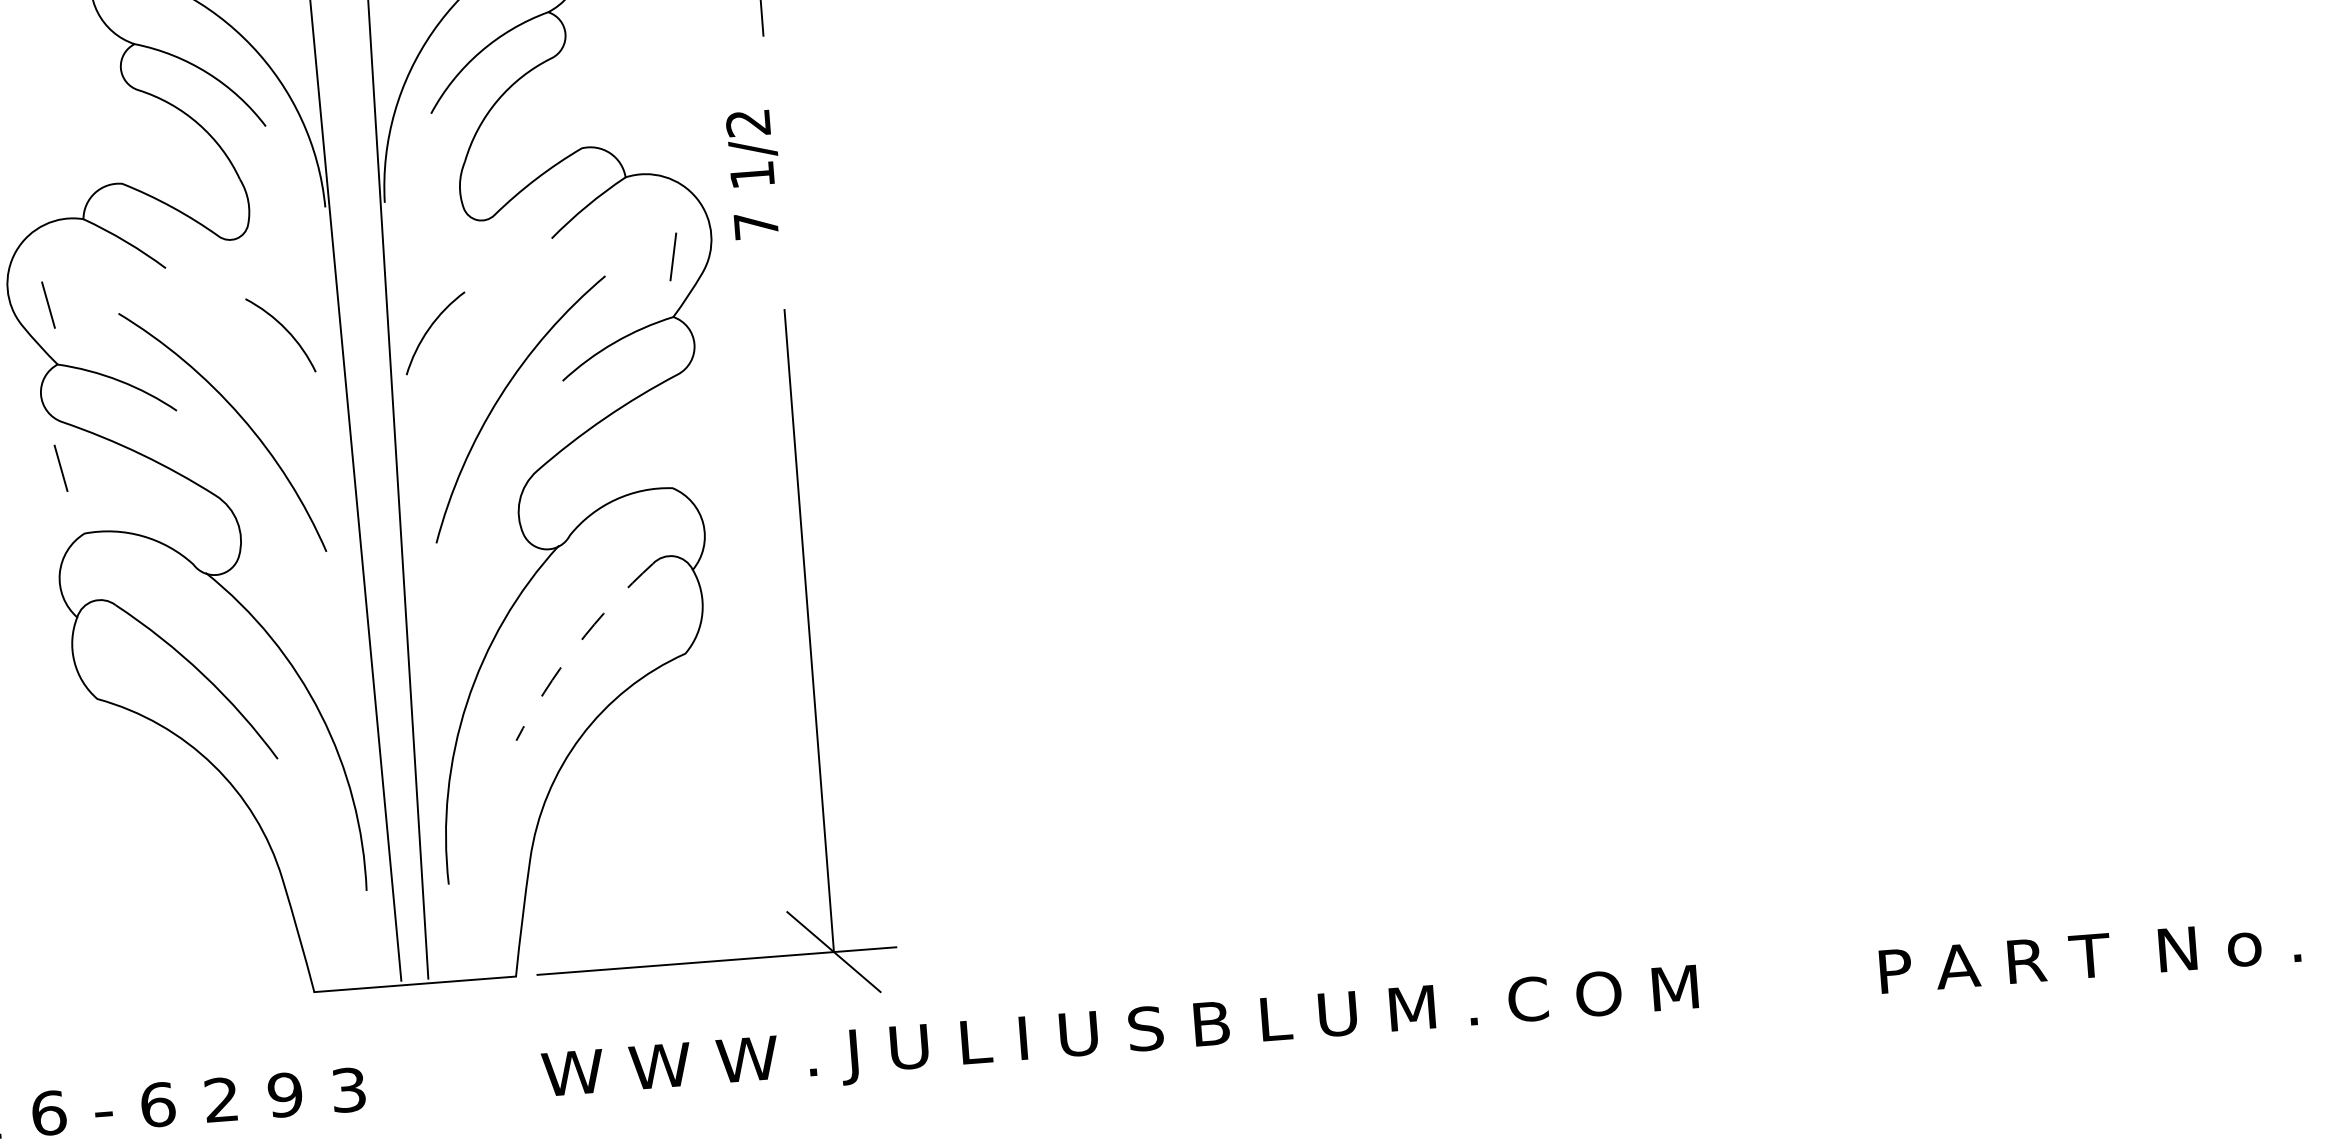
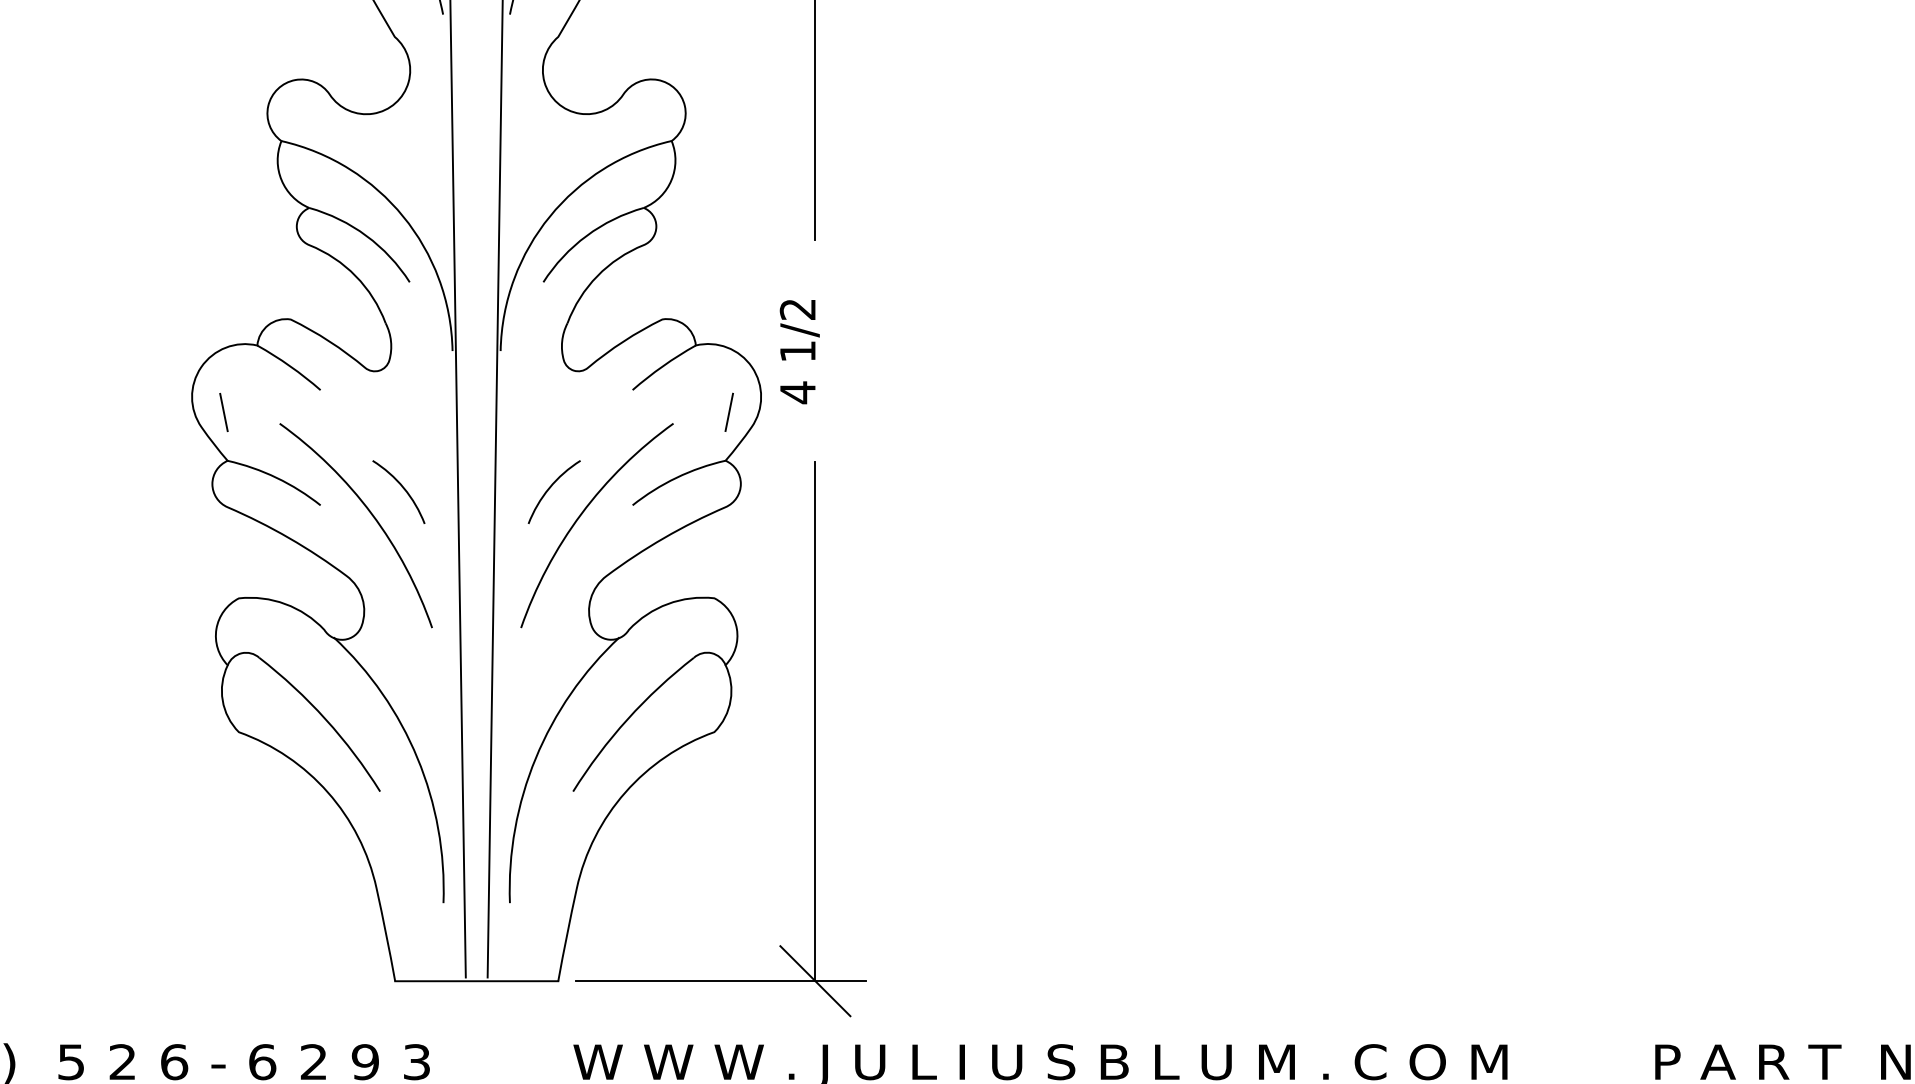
text: (755, 225) -> (797, 392), 7 -> 4
arc: (430, 329) -> (550, 488), moved
arc: (284, 330) -> (402, 488), moved
line: (60, 468) -> (223, 544), removed
arc: (576, 646) -> (627, 719), dashed -> solid

